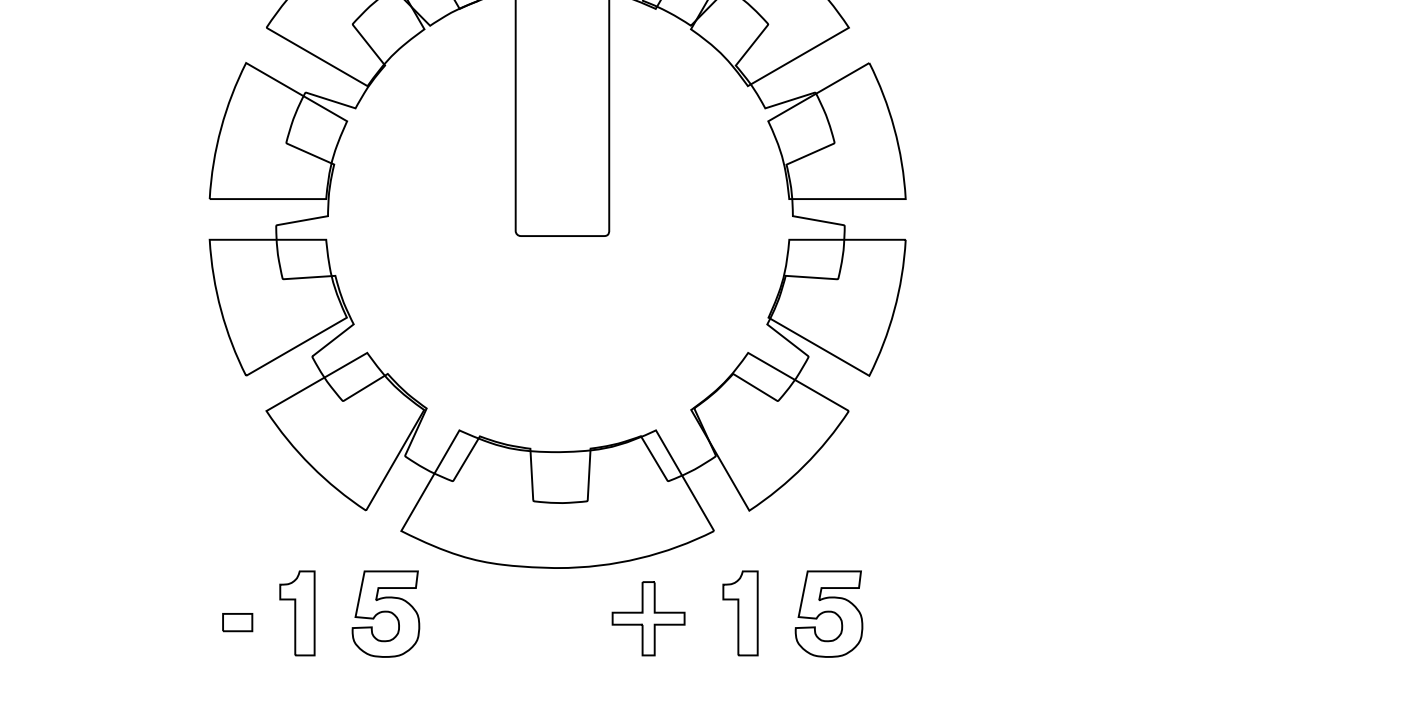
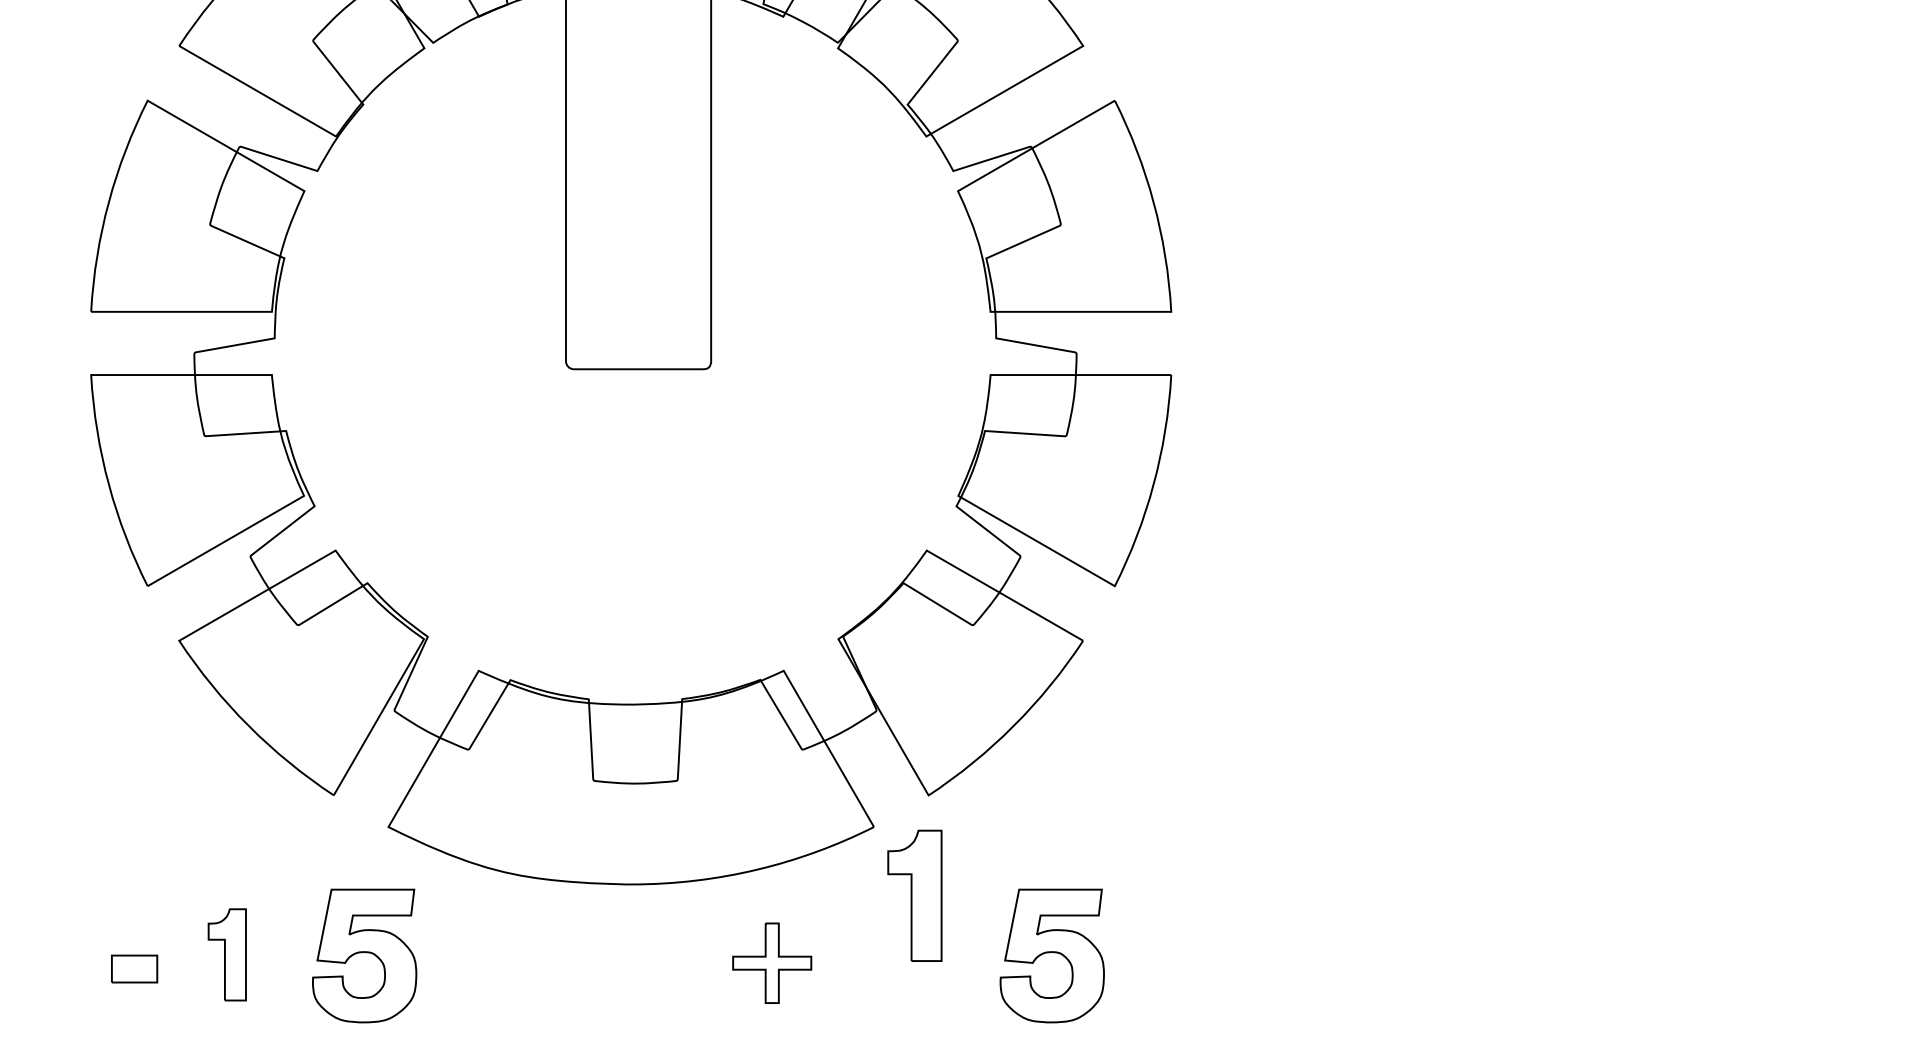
part: (297, 613) -> (227, 954), size x0.7
part: (740, 613) -> (914, 896), moved
part: (648, 618) -> (772, 962), size x0.7

